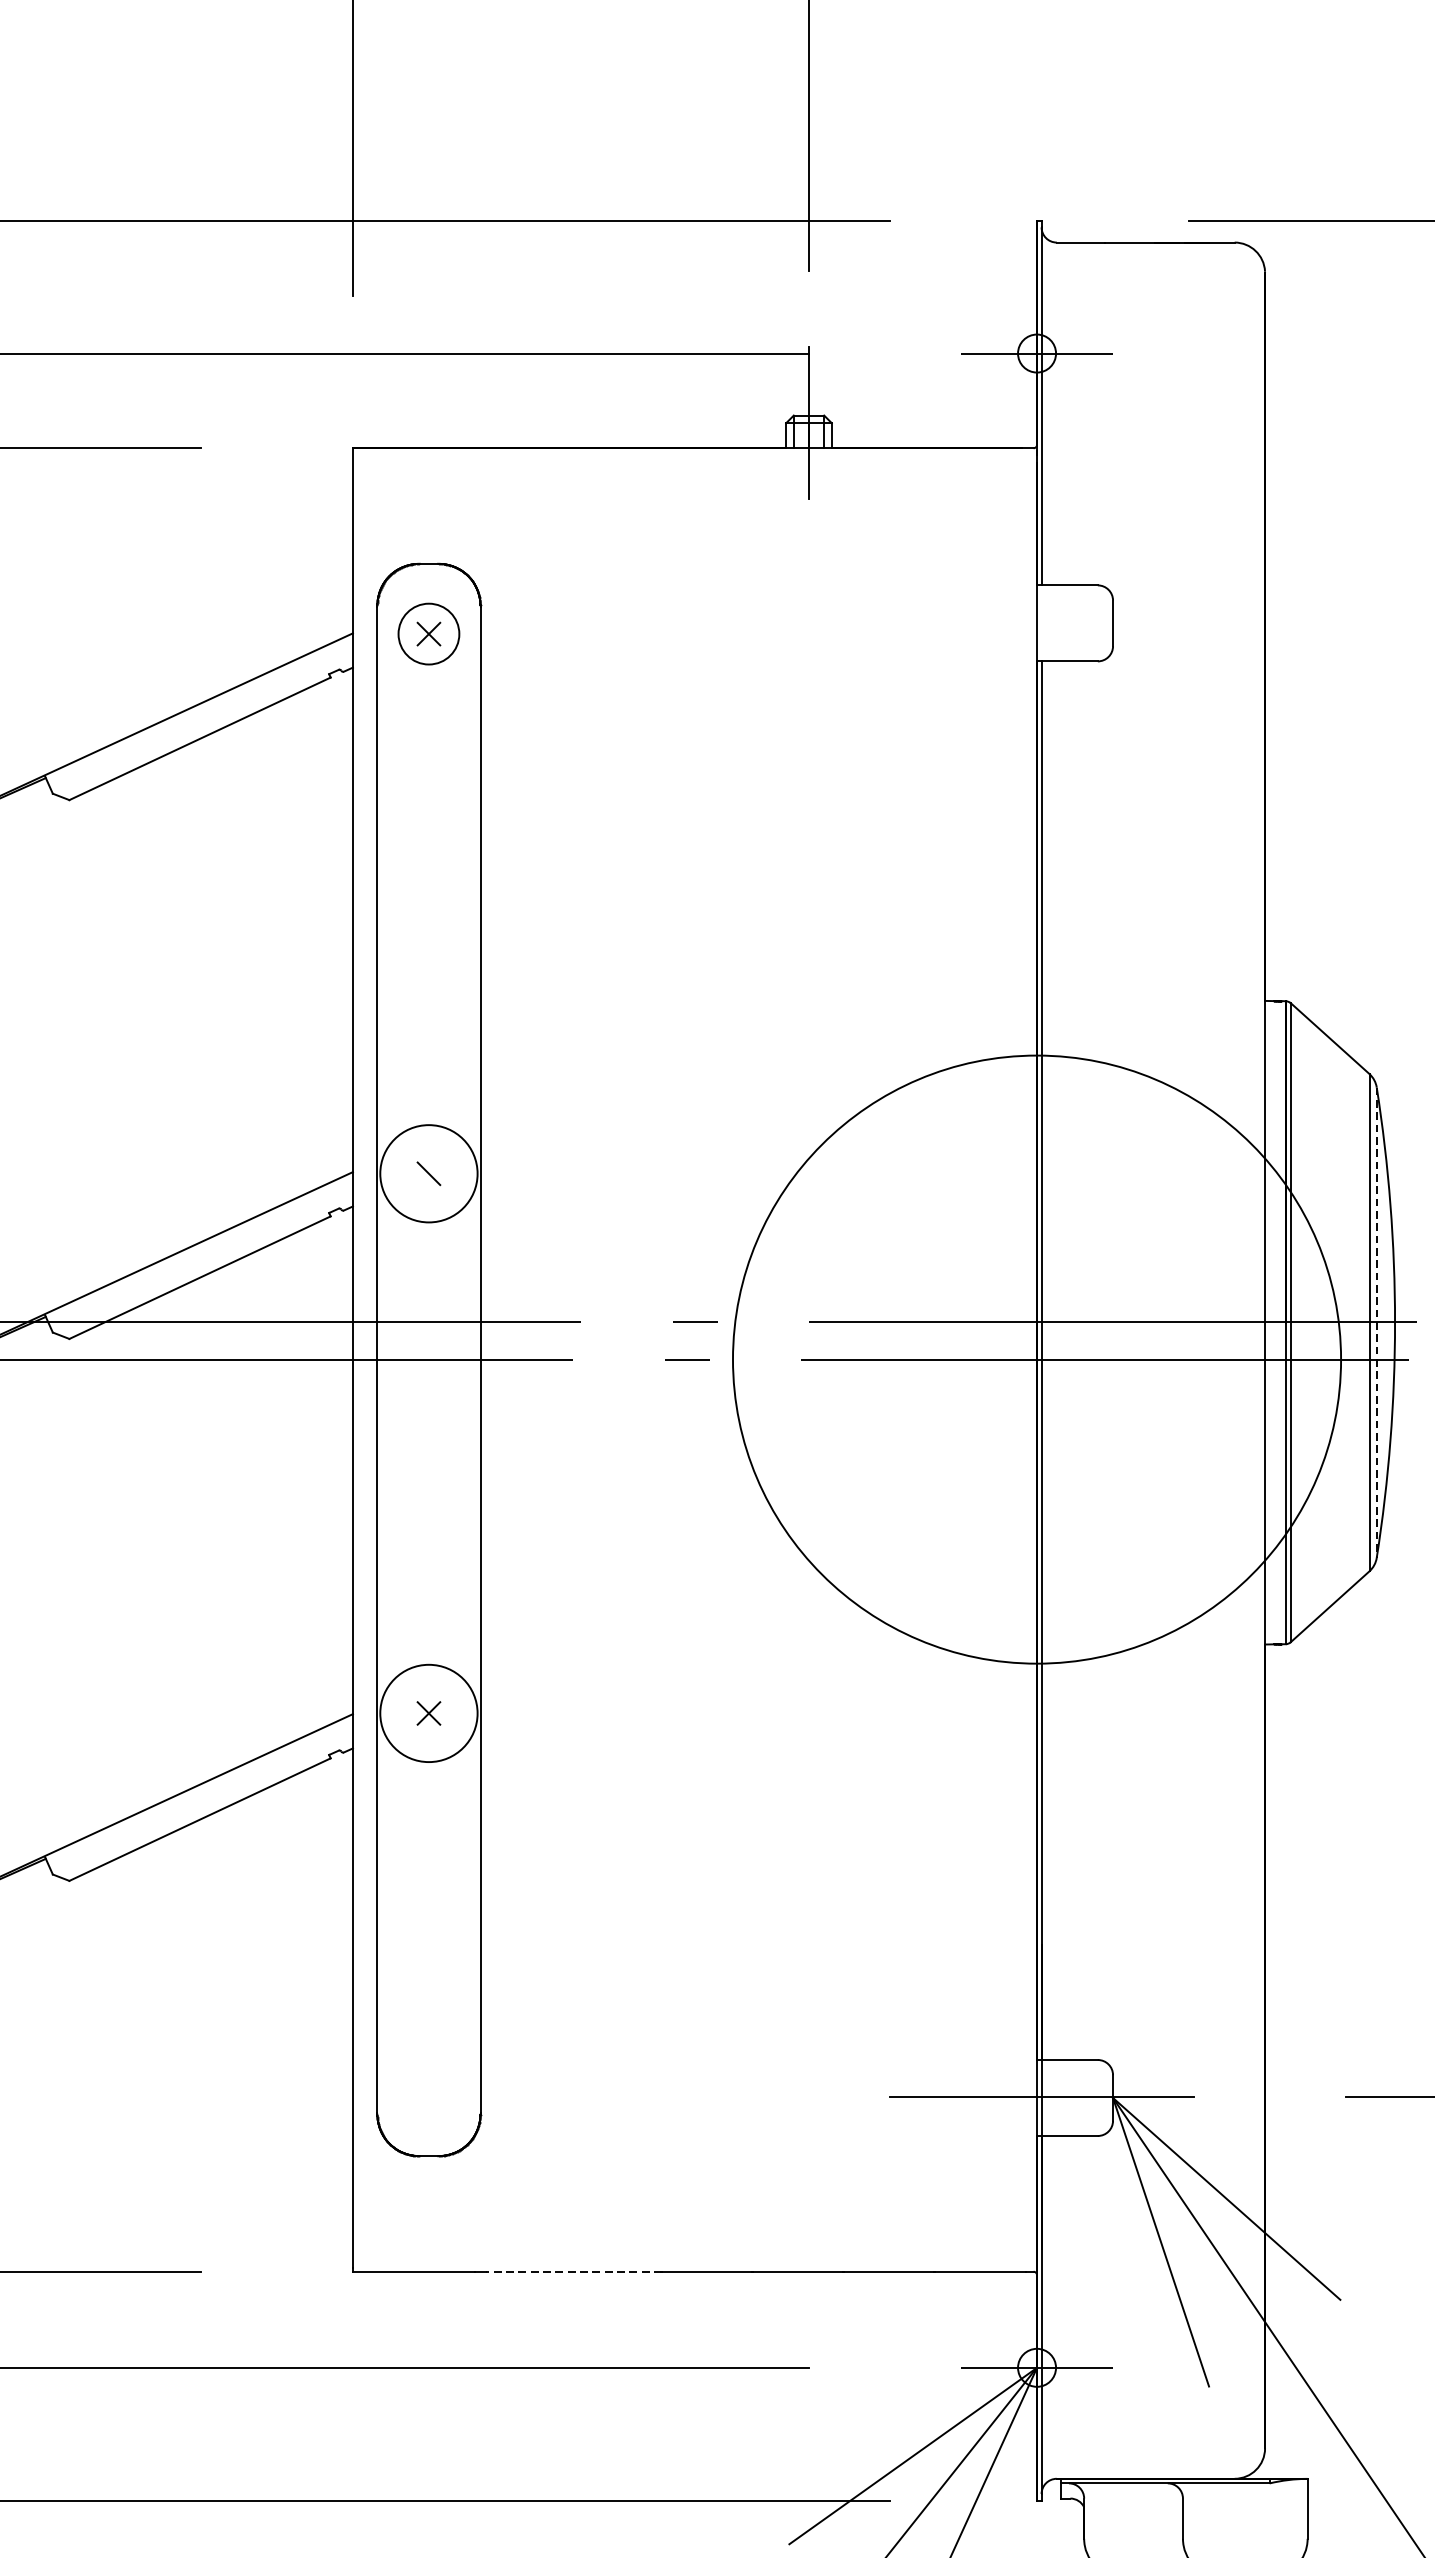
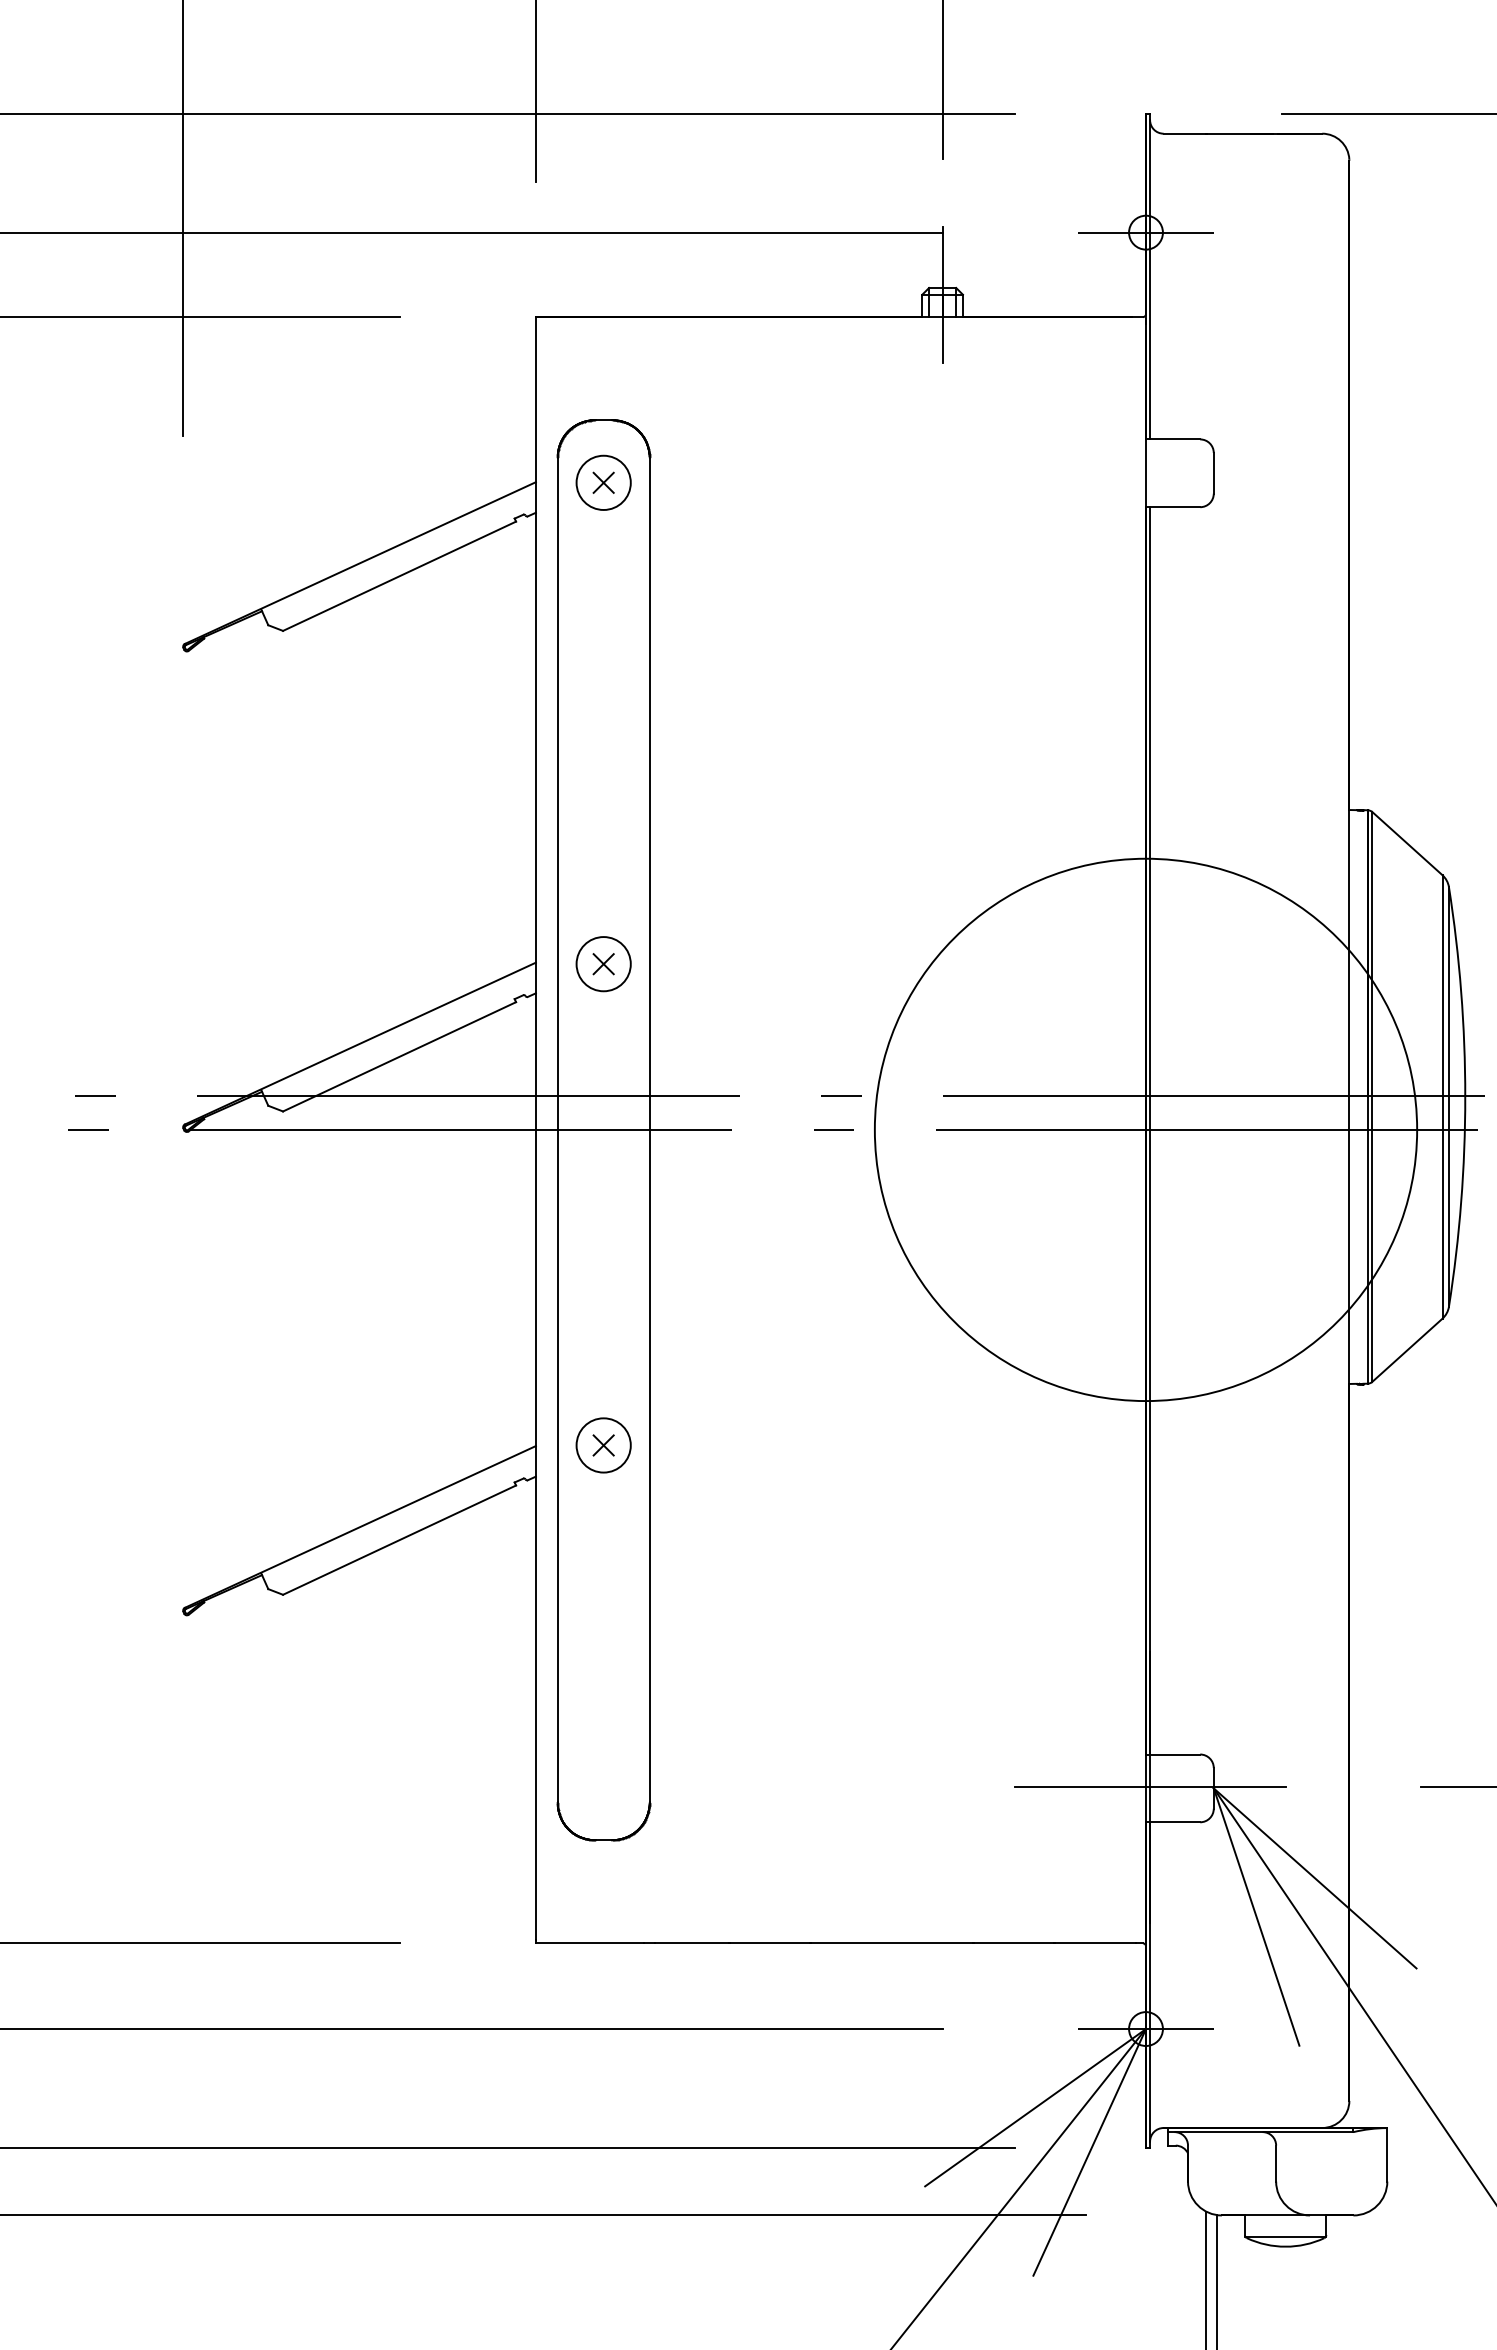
circle: (428, 1174) -> (603, 964), size x0.62
line: (428, 1174) -> (603, 964), added
line: (1376, 1323) -> (1448, 1097), dashed -> solid
circle: (428, 1713) -> (603, 1445), size x0.62
line: (573, 2271) -> (732, 1943), dashed -> solid

